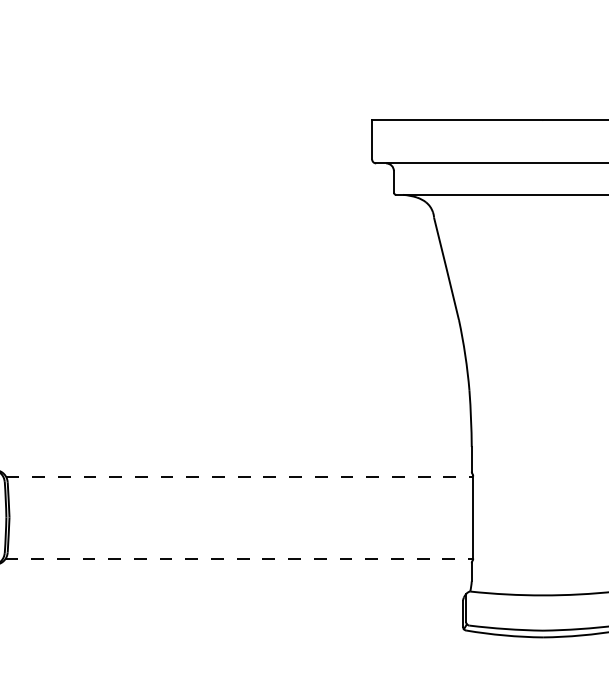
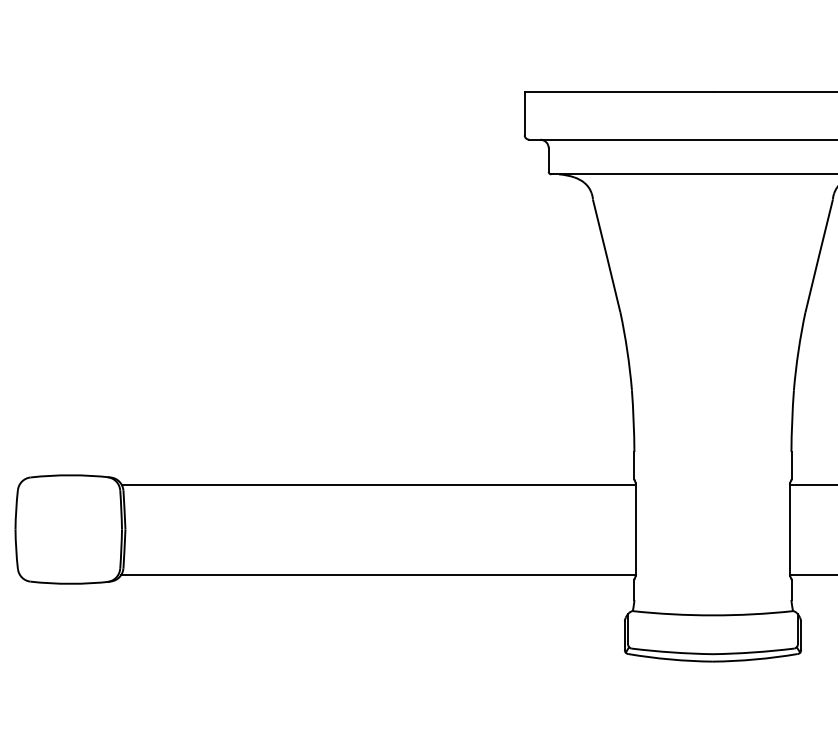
line: (240, 477) -> (379, 485), dashed -> solid
line: (239, 559) -> (378, 575), dashed -> solid

